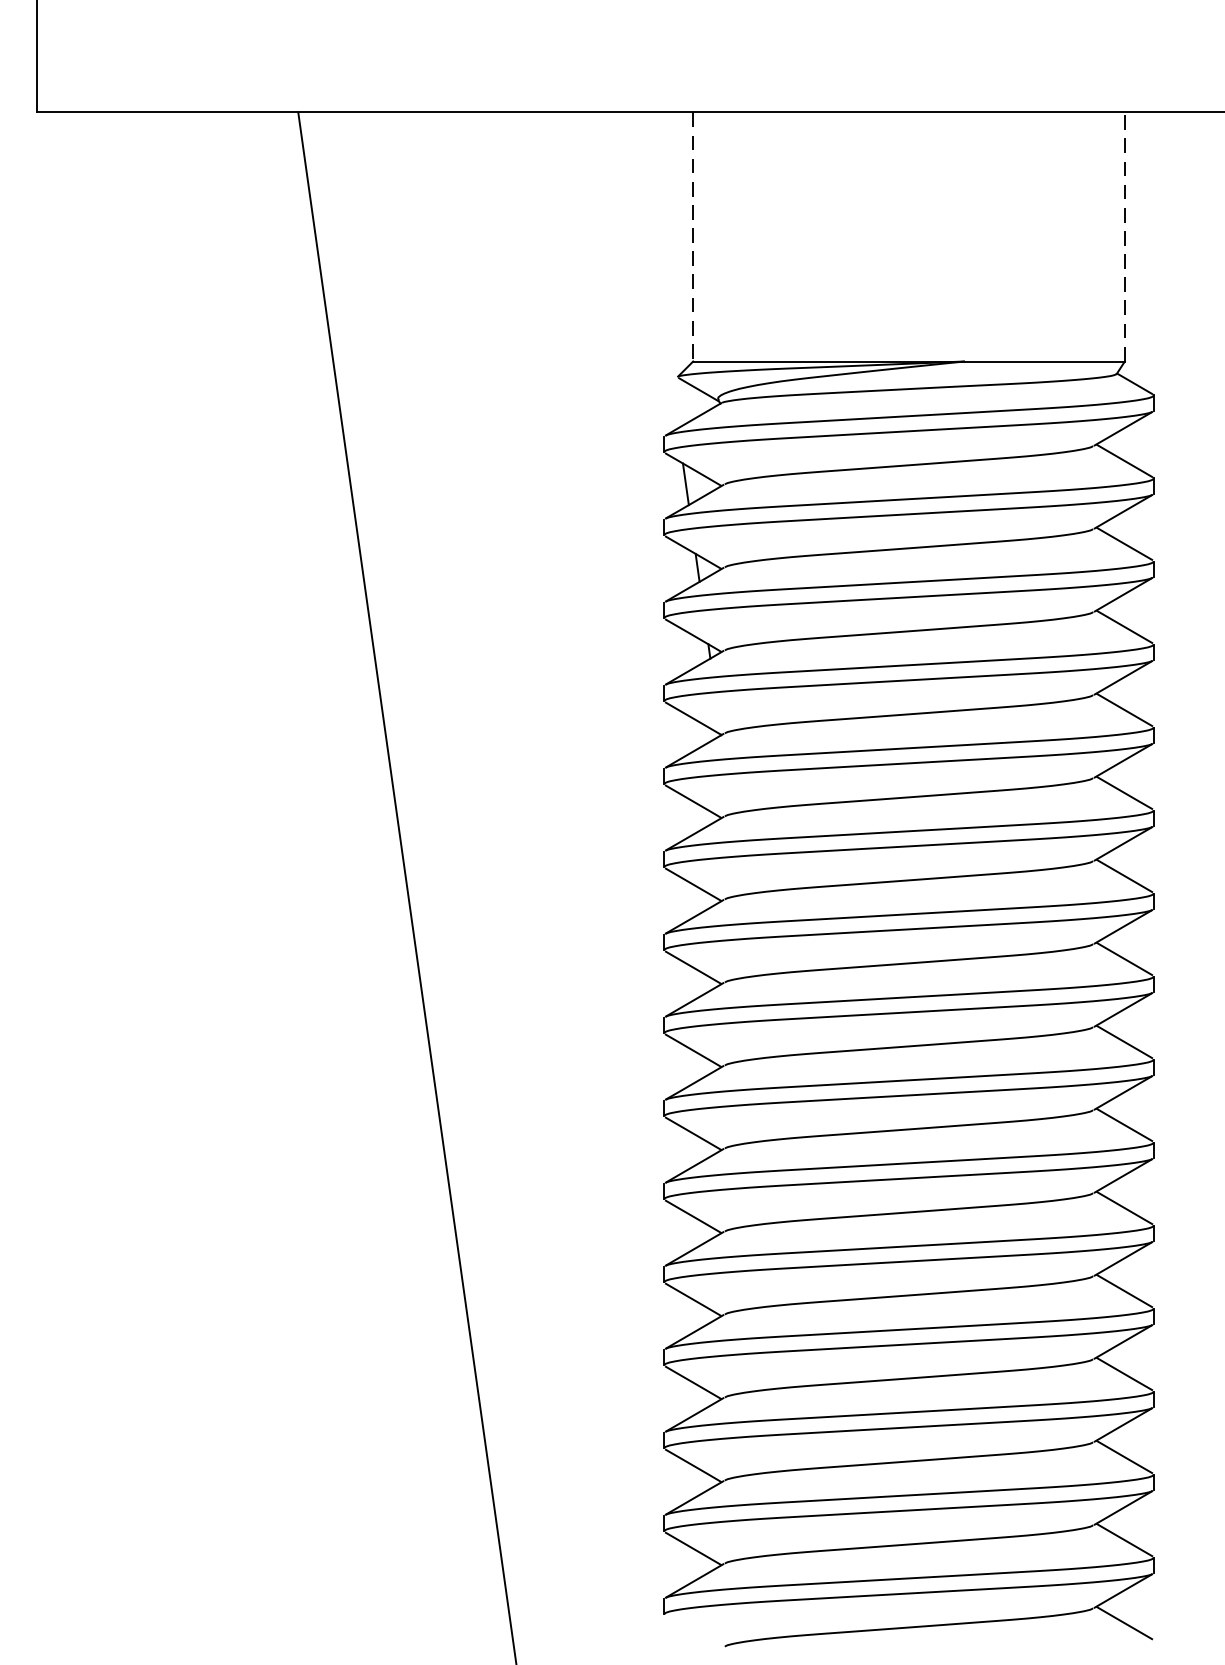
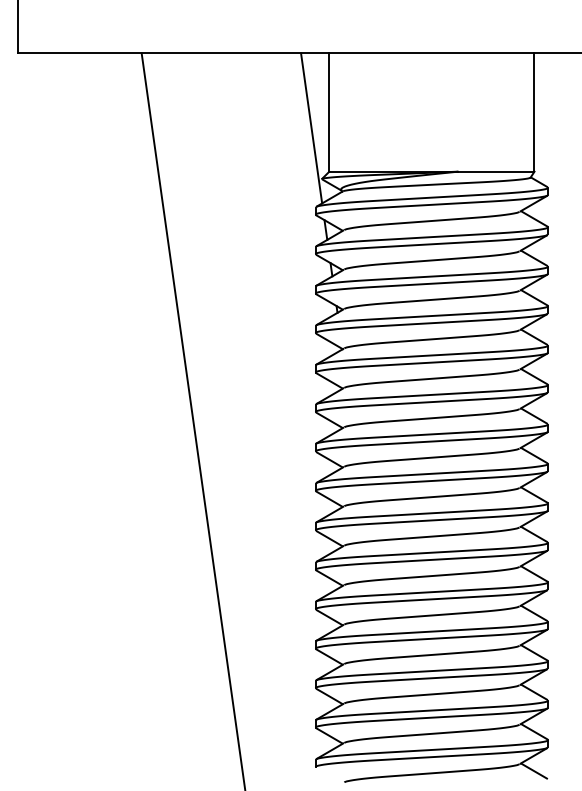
line: (1124, 236) -> (534, 112), dashed -> solid
line: (693, 239) -> (329, 113), dashed -> solid
line: (655, 270) -> (311, 128), added

